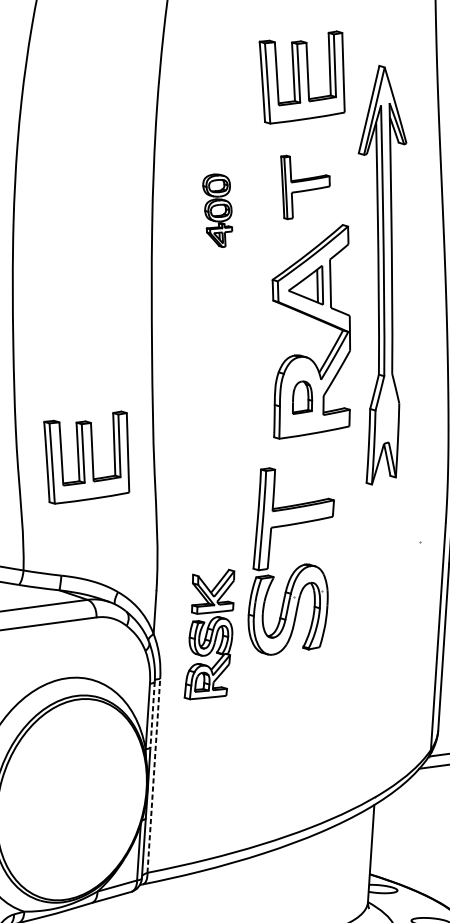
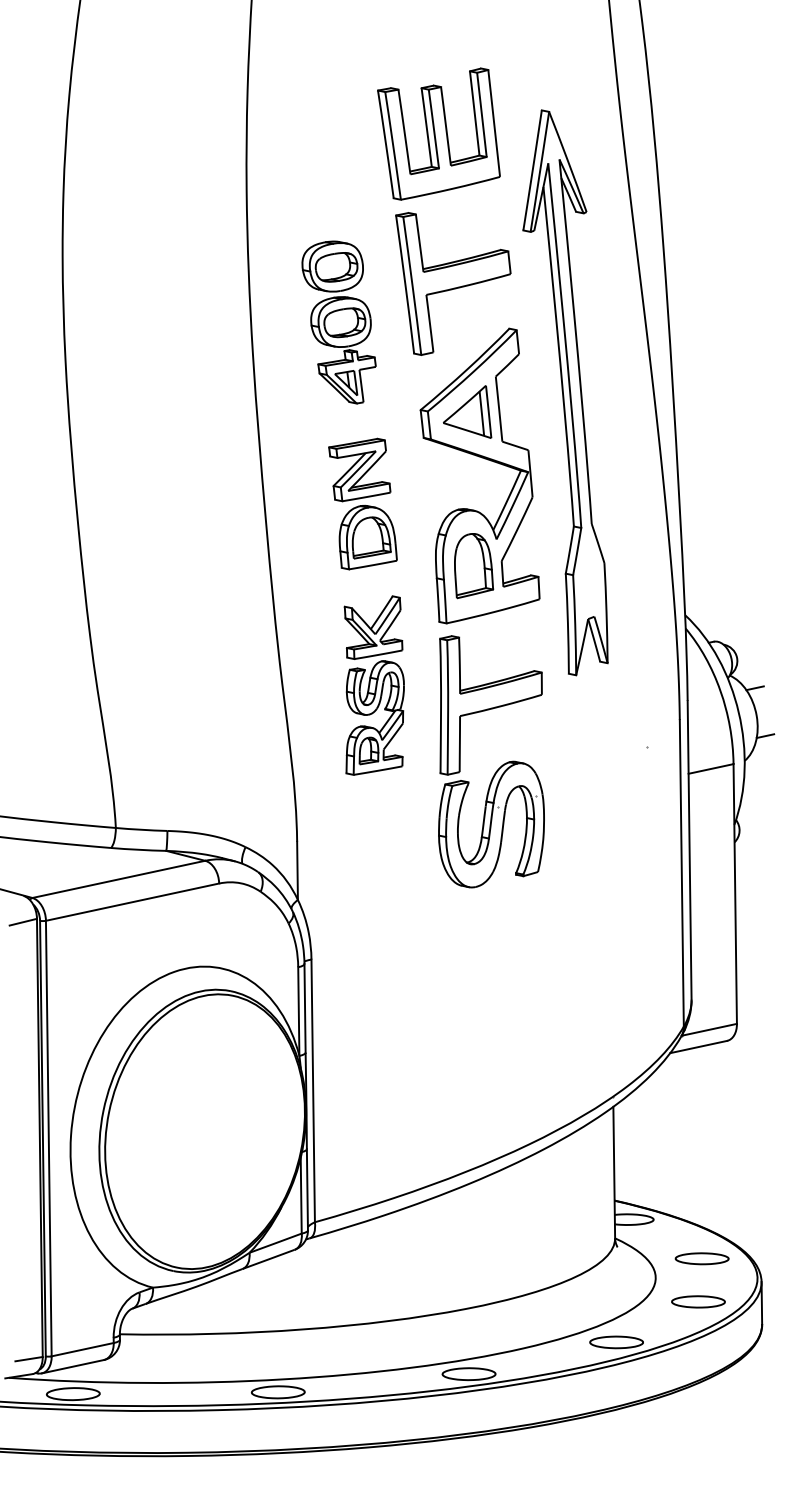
part: (304, 188) -> (453, 283), size x1.67
part: (217, 210) -> (338, 322), size x1.67
part: (224, 345) -> (362, 503), added
part: (303, 398) -> (474, 566), size x1.43
part: (86, 457) -> (188, 668), removed
part: (296, 568) -> (498, 768), moved
part: (209, 634) -> (373, 685), moved
line: (152, 714) -> (305, 1008), dashed -> solid
line: (154, 775) -> (313, 1090), dashed -> solid

